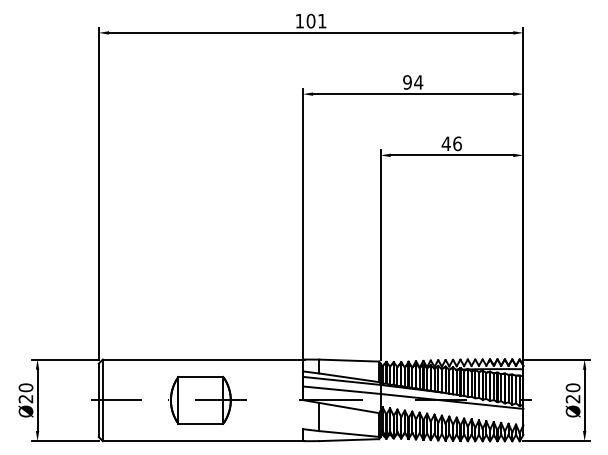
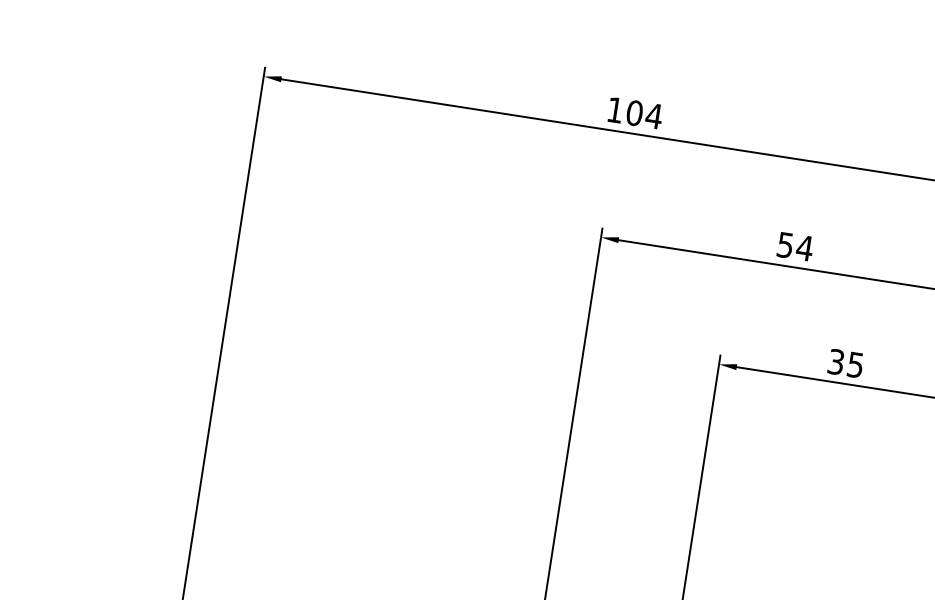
text: (321, 21) -> (652, 116), 101 -> 104
text: (407, 82) -> (785, 245), 94 -> 54
text: (451, 143) -> (845, 362), 46 -> 35

